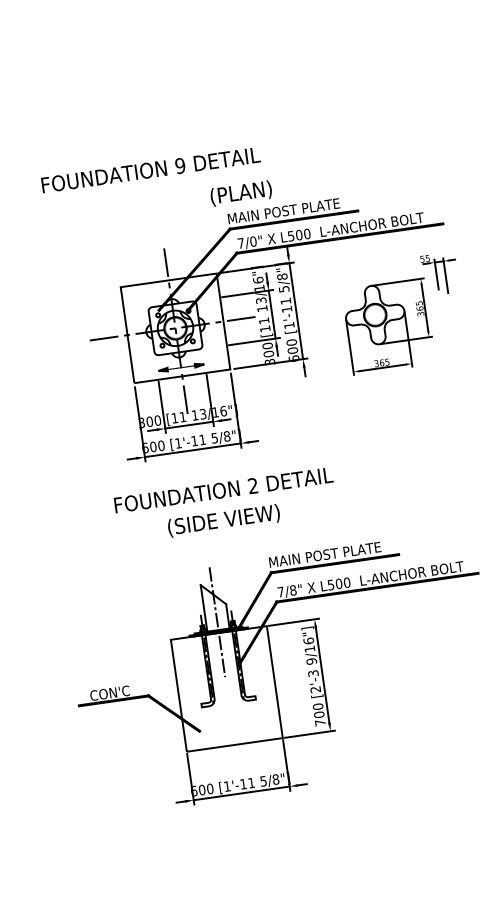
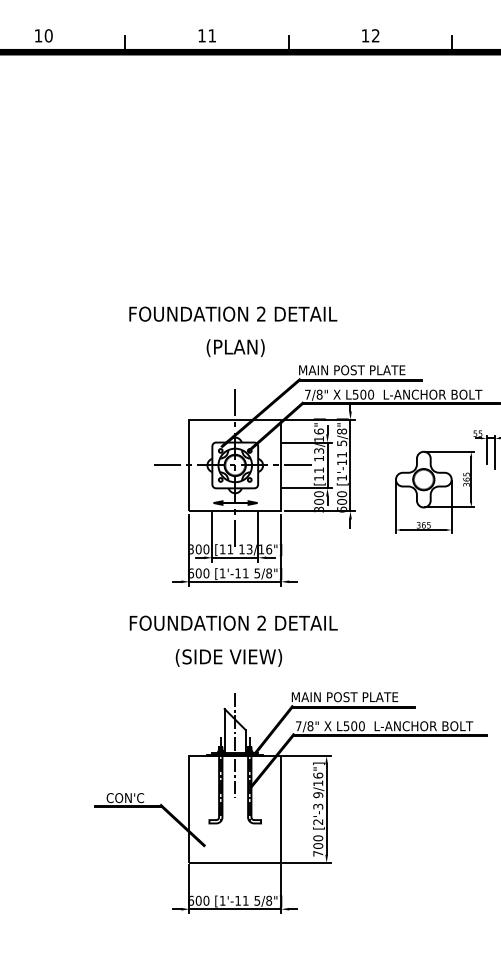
text: (179, 165) -> (260, 313), 9 -> 2
text: (241, 193) -> (235, 348), moved
text: (253, 241) -> (319, 394), 7/0" -> 7/8"
text: (223, 489) -> (233, 622), moved
text: (223, 520) -> (228, 657), moved

